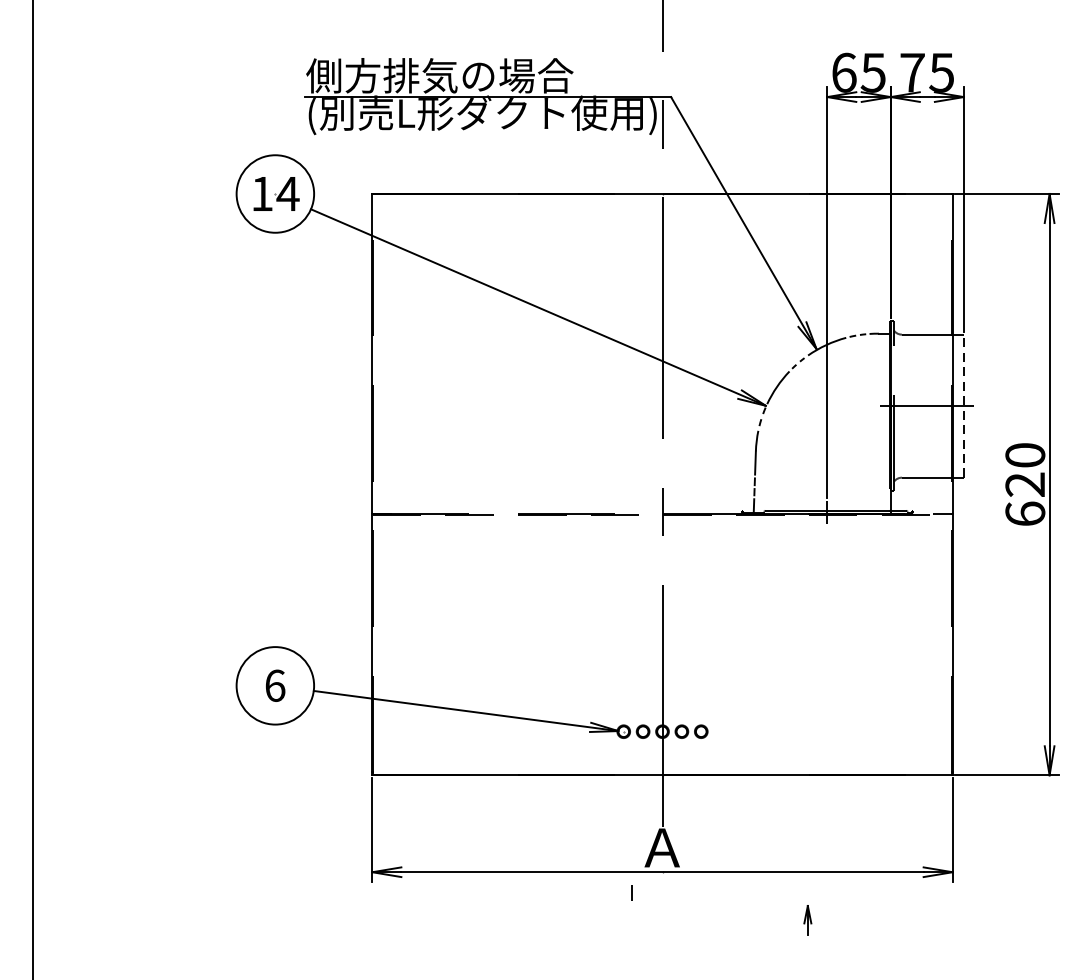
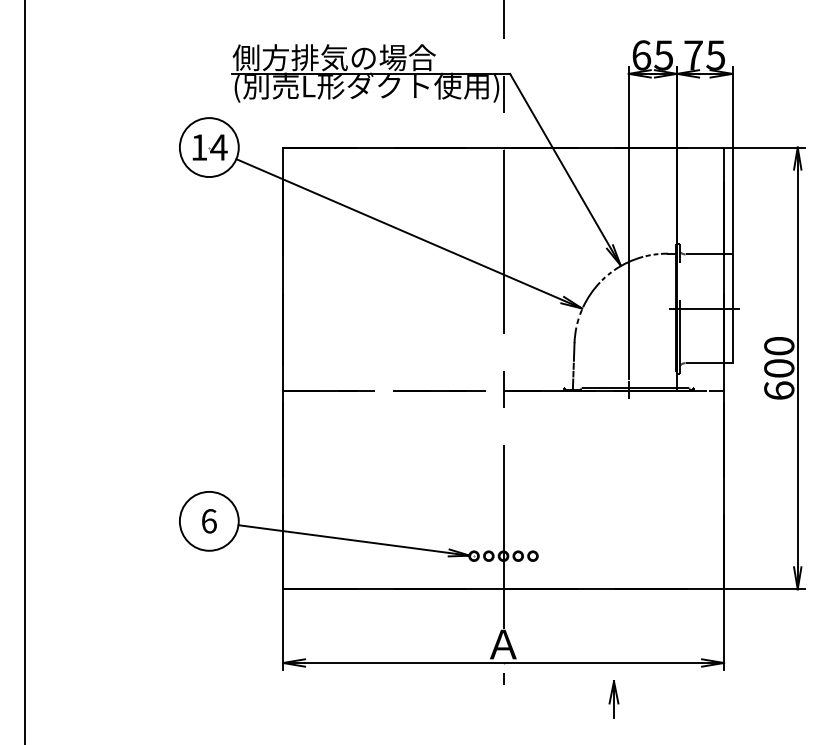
line: (963, 405) -> (732, 308), dashed -> solid
text: (1025, 484) -> (779, 368), 620 -> 600
line: (632, 892) -> (503, 678), moved
part: (807, 920) -> (613, 699), size x1.67

